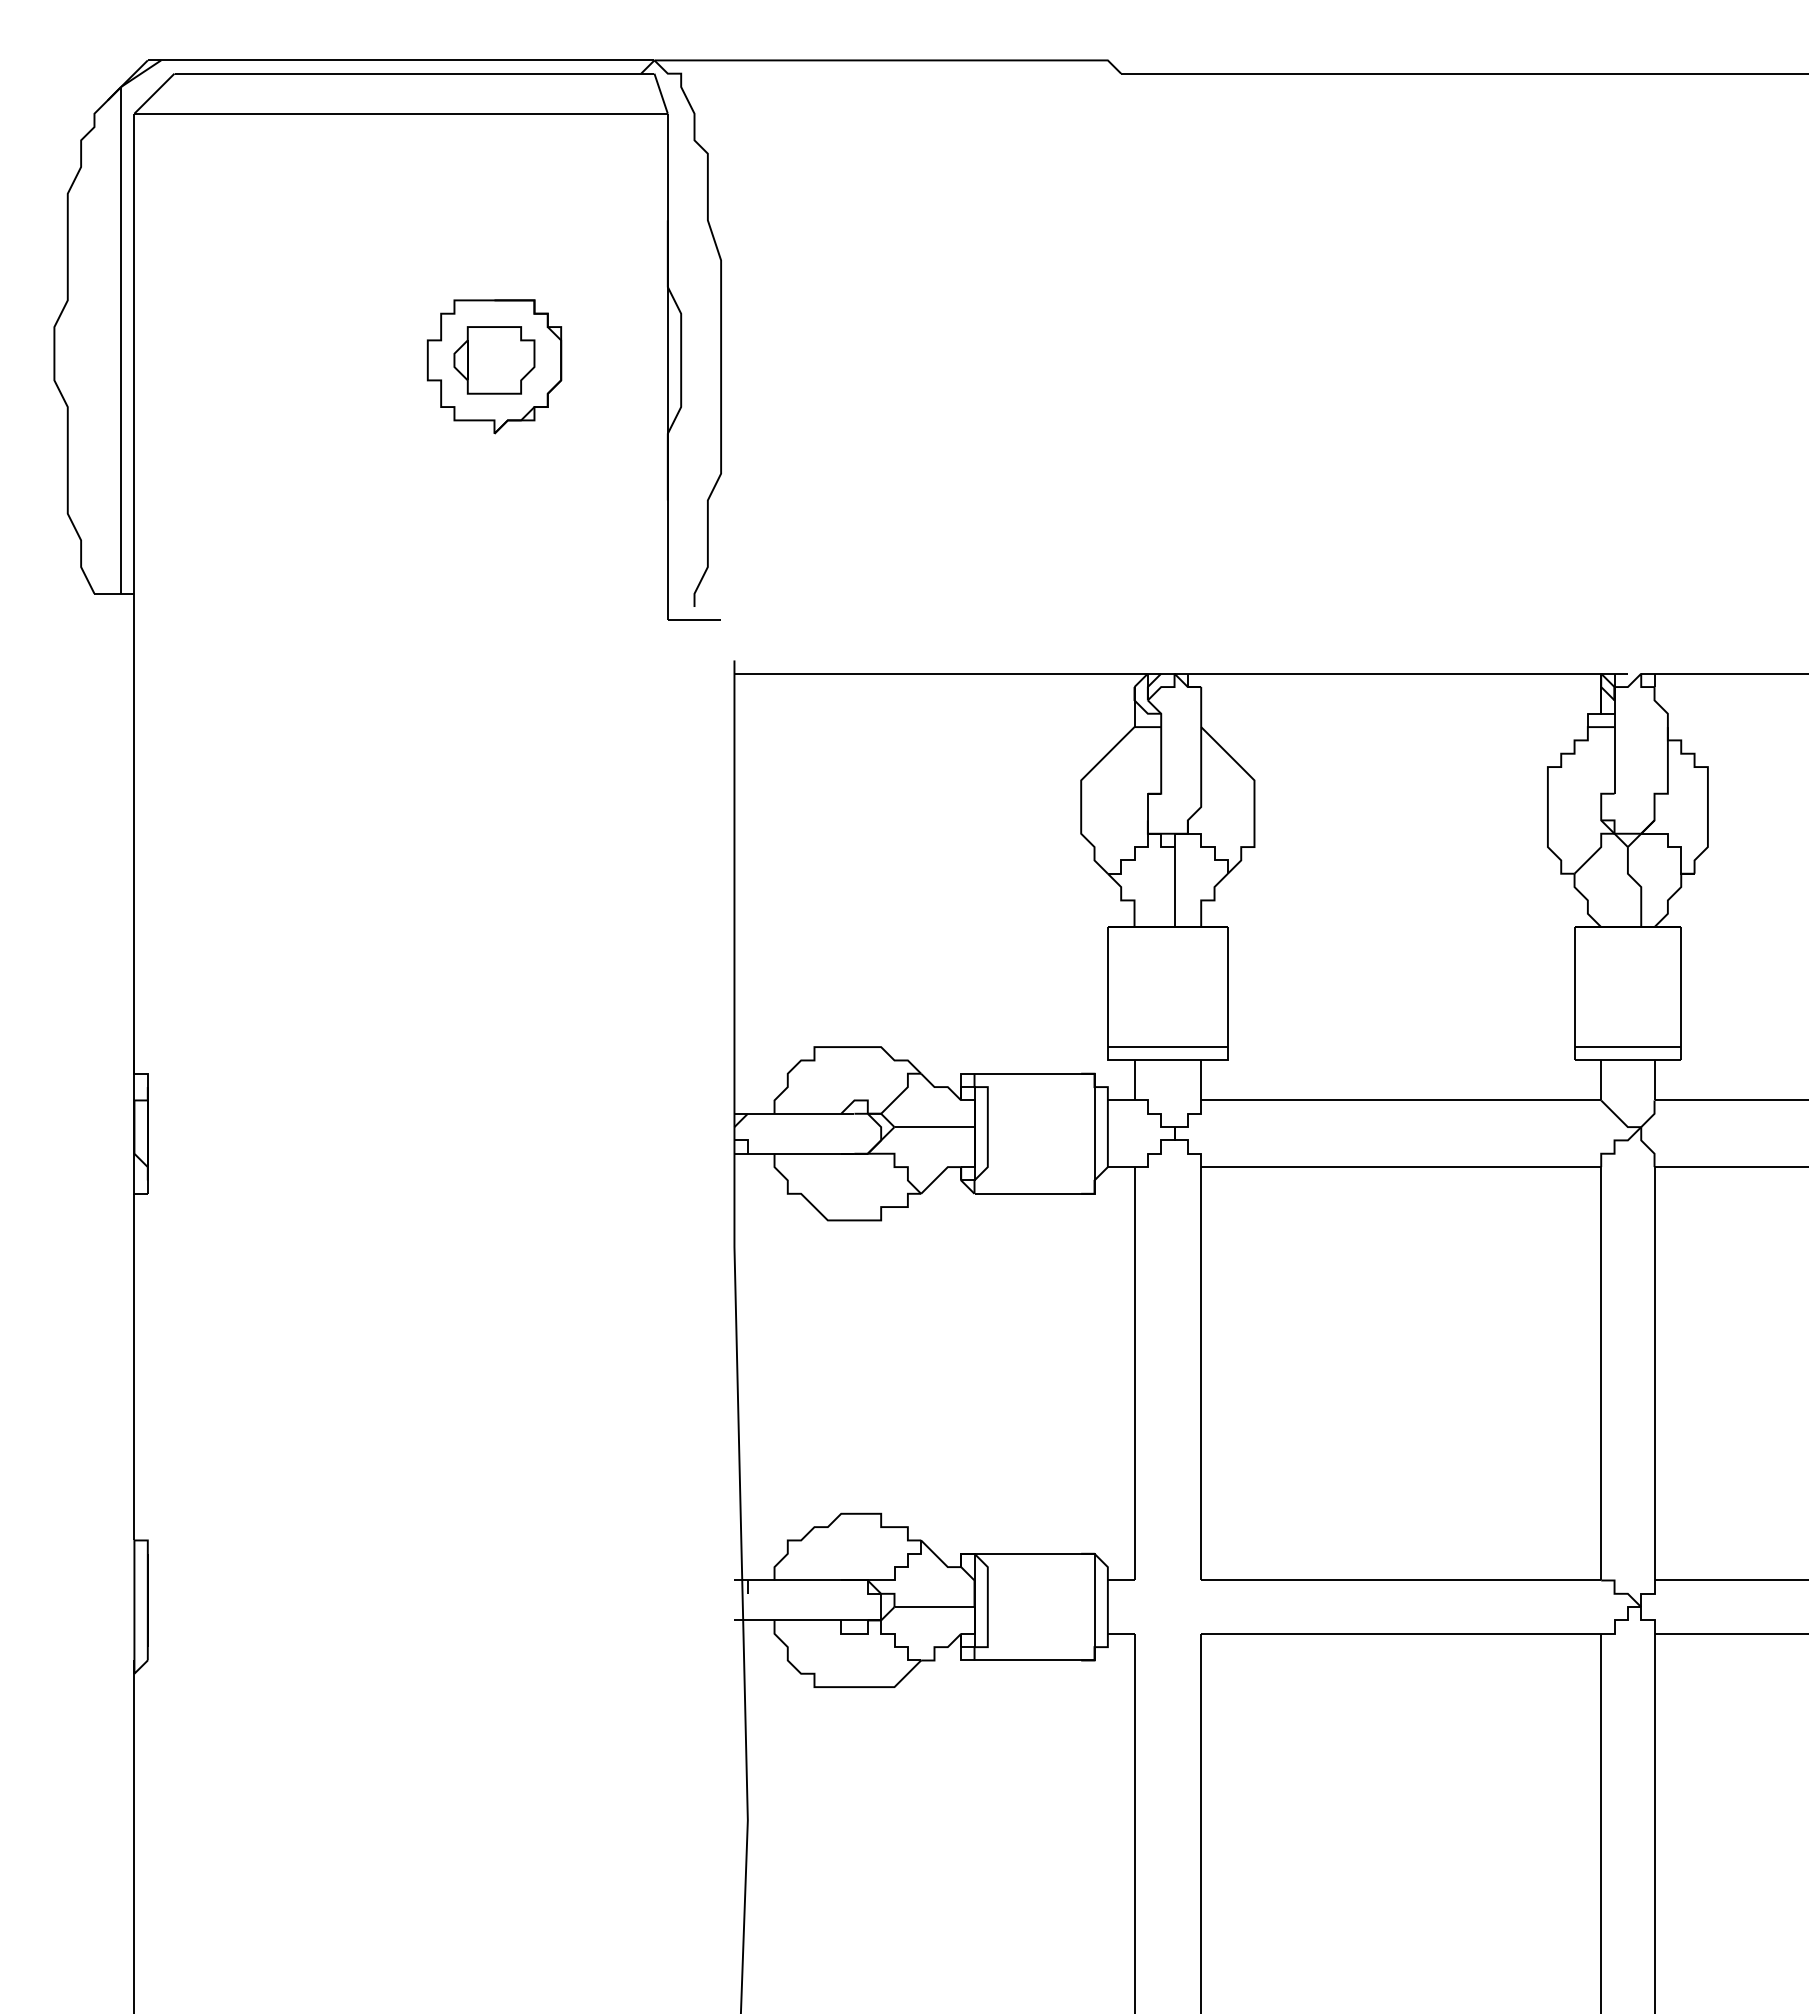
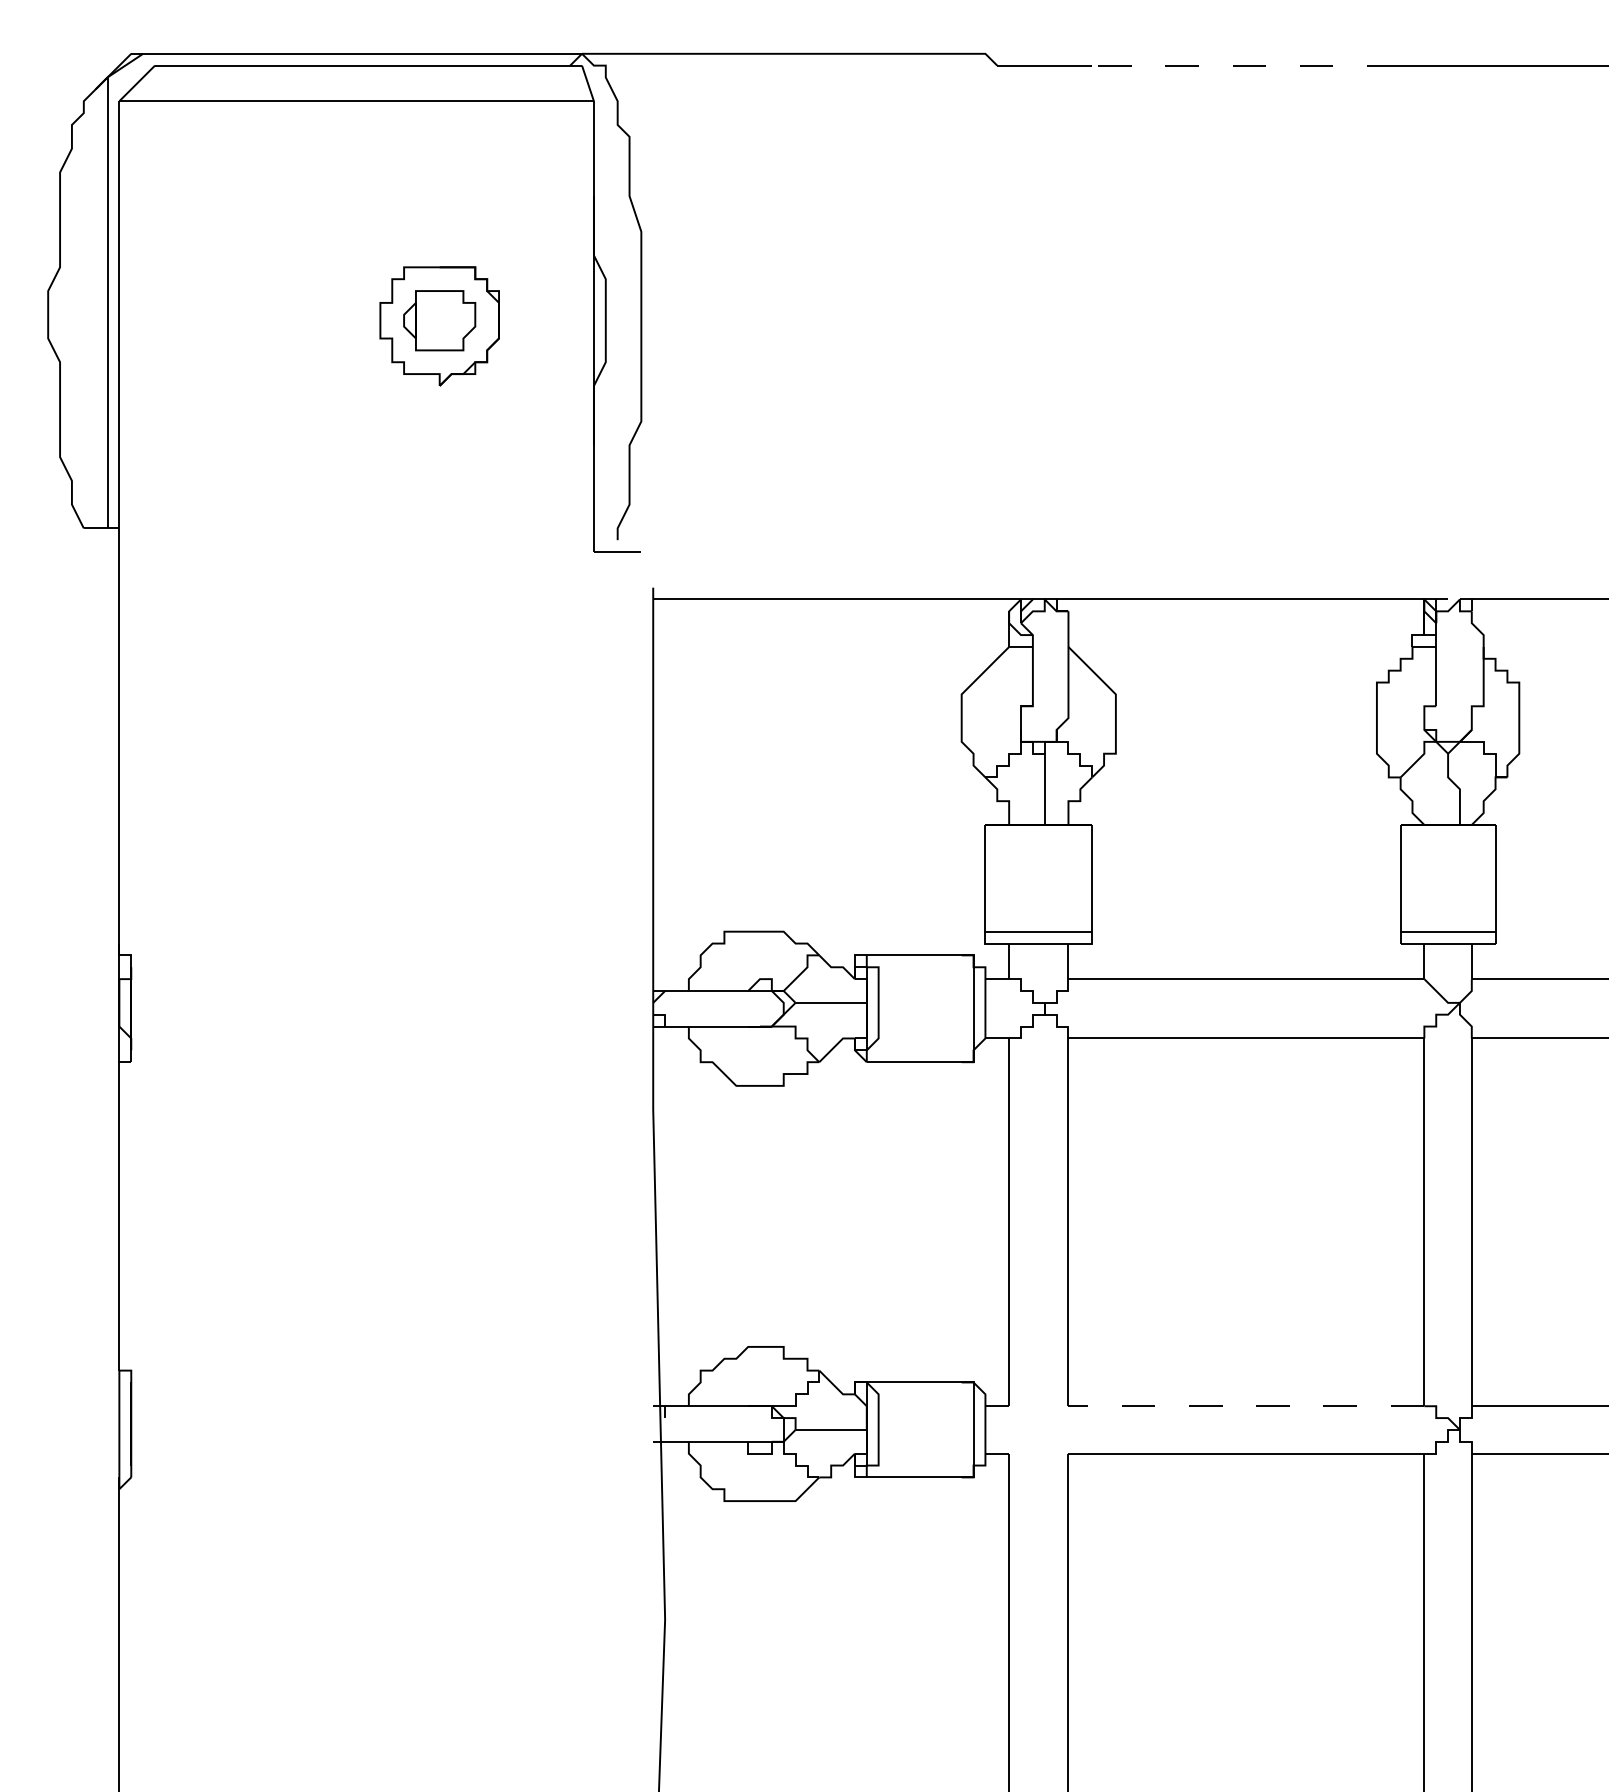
line: (1401, 73) -> (1246, 65), solid -> dashed
line: (1400, 1580) -> (1245, 1406), solid -> dashed

